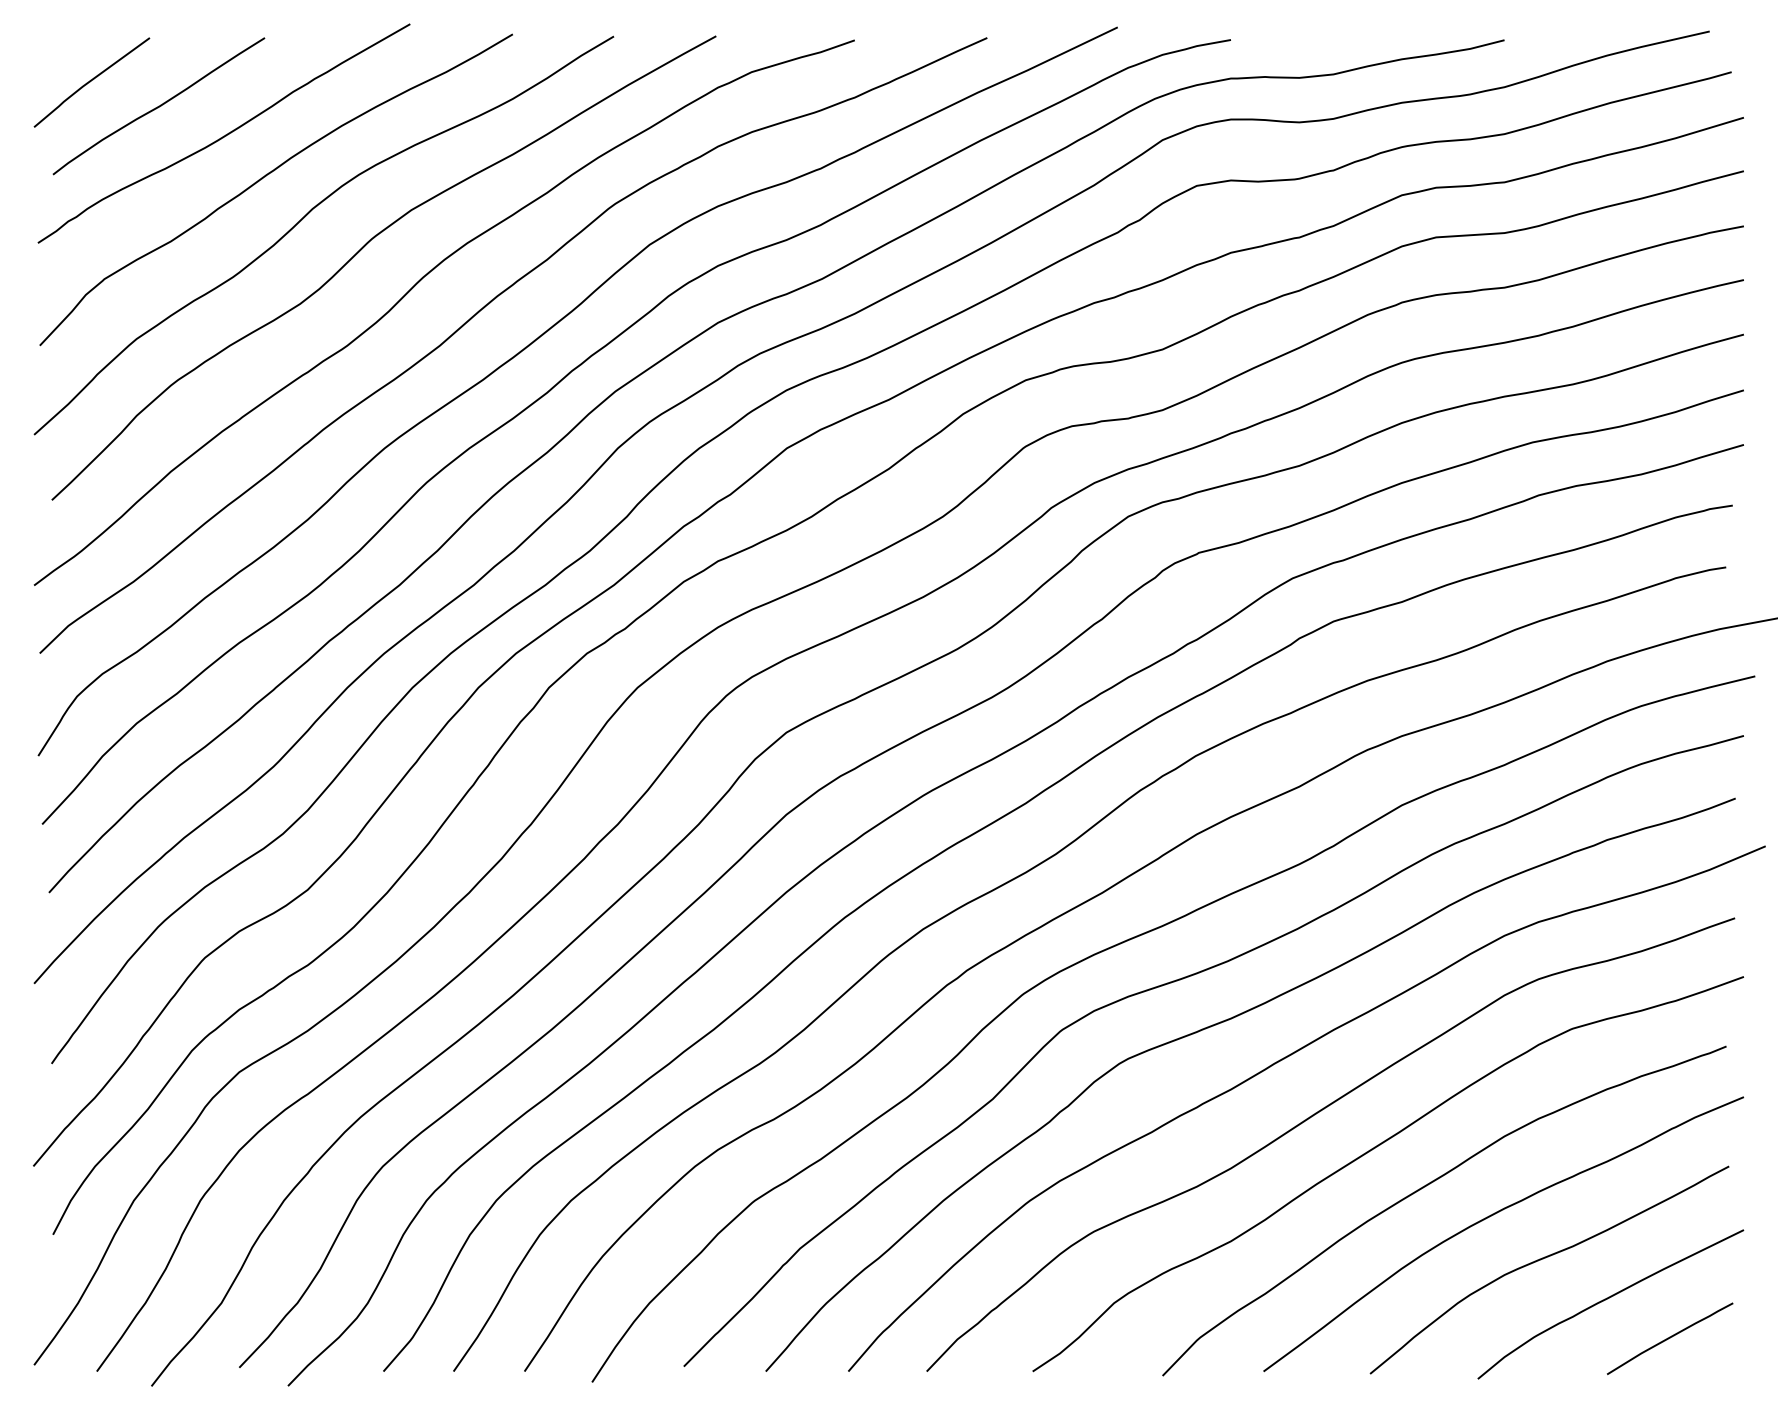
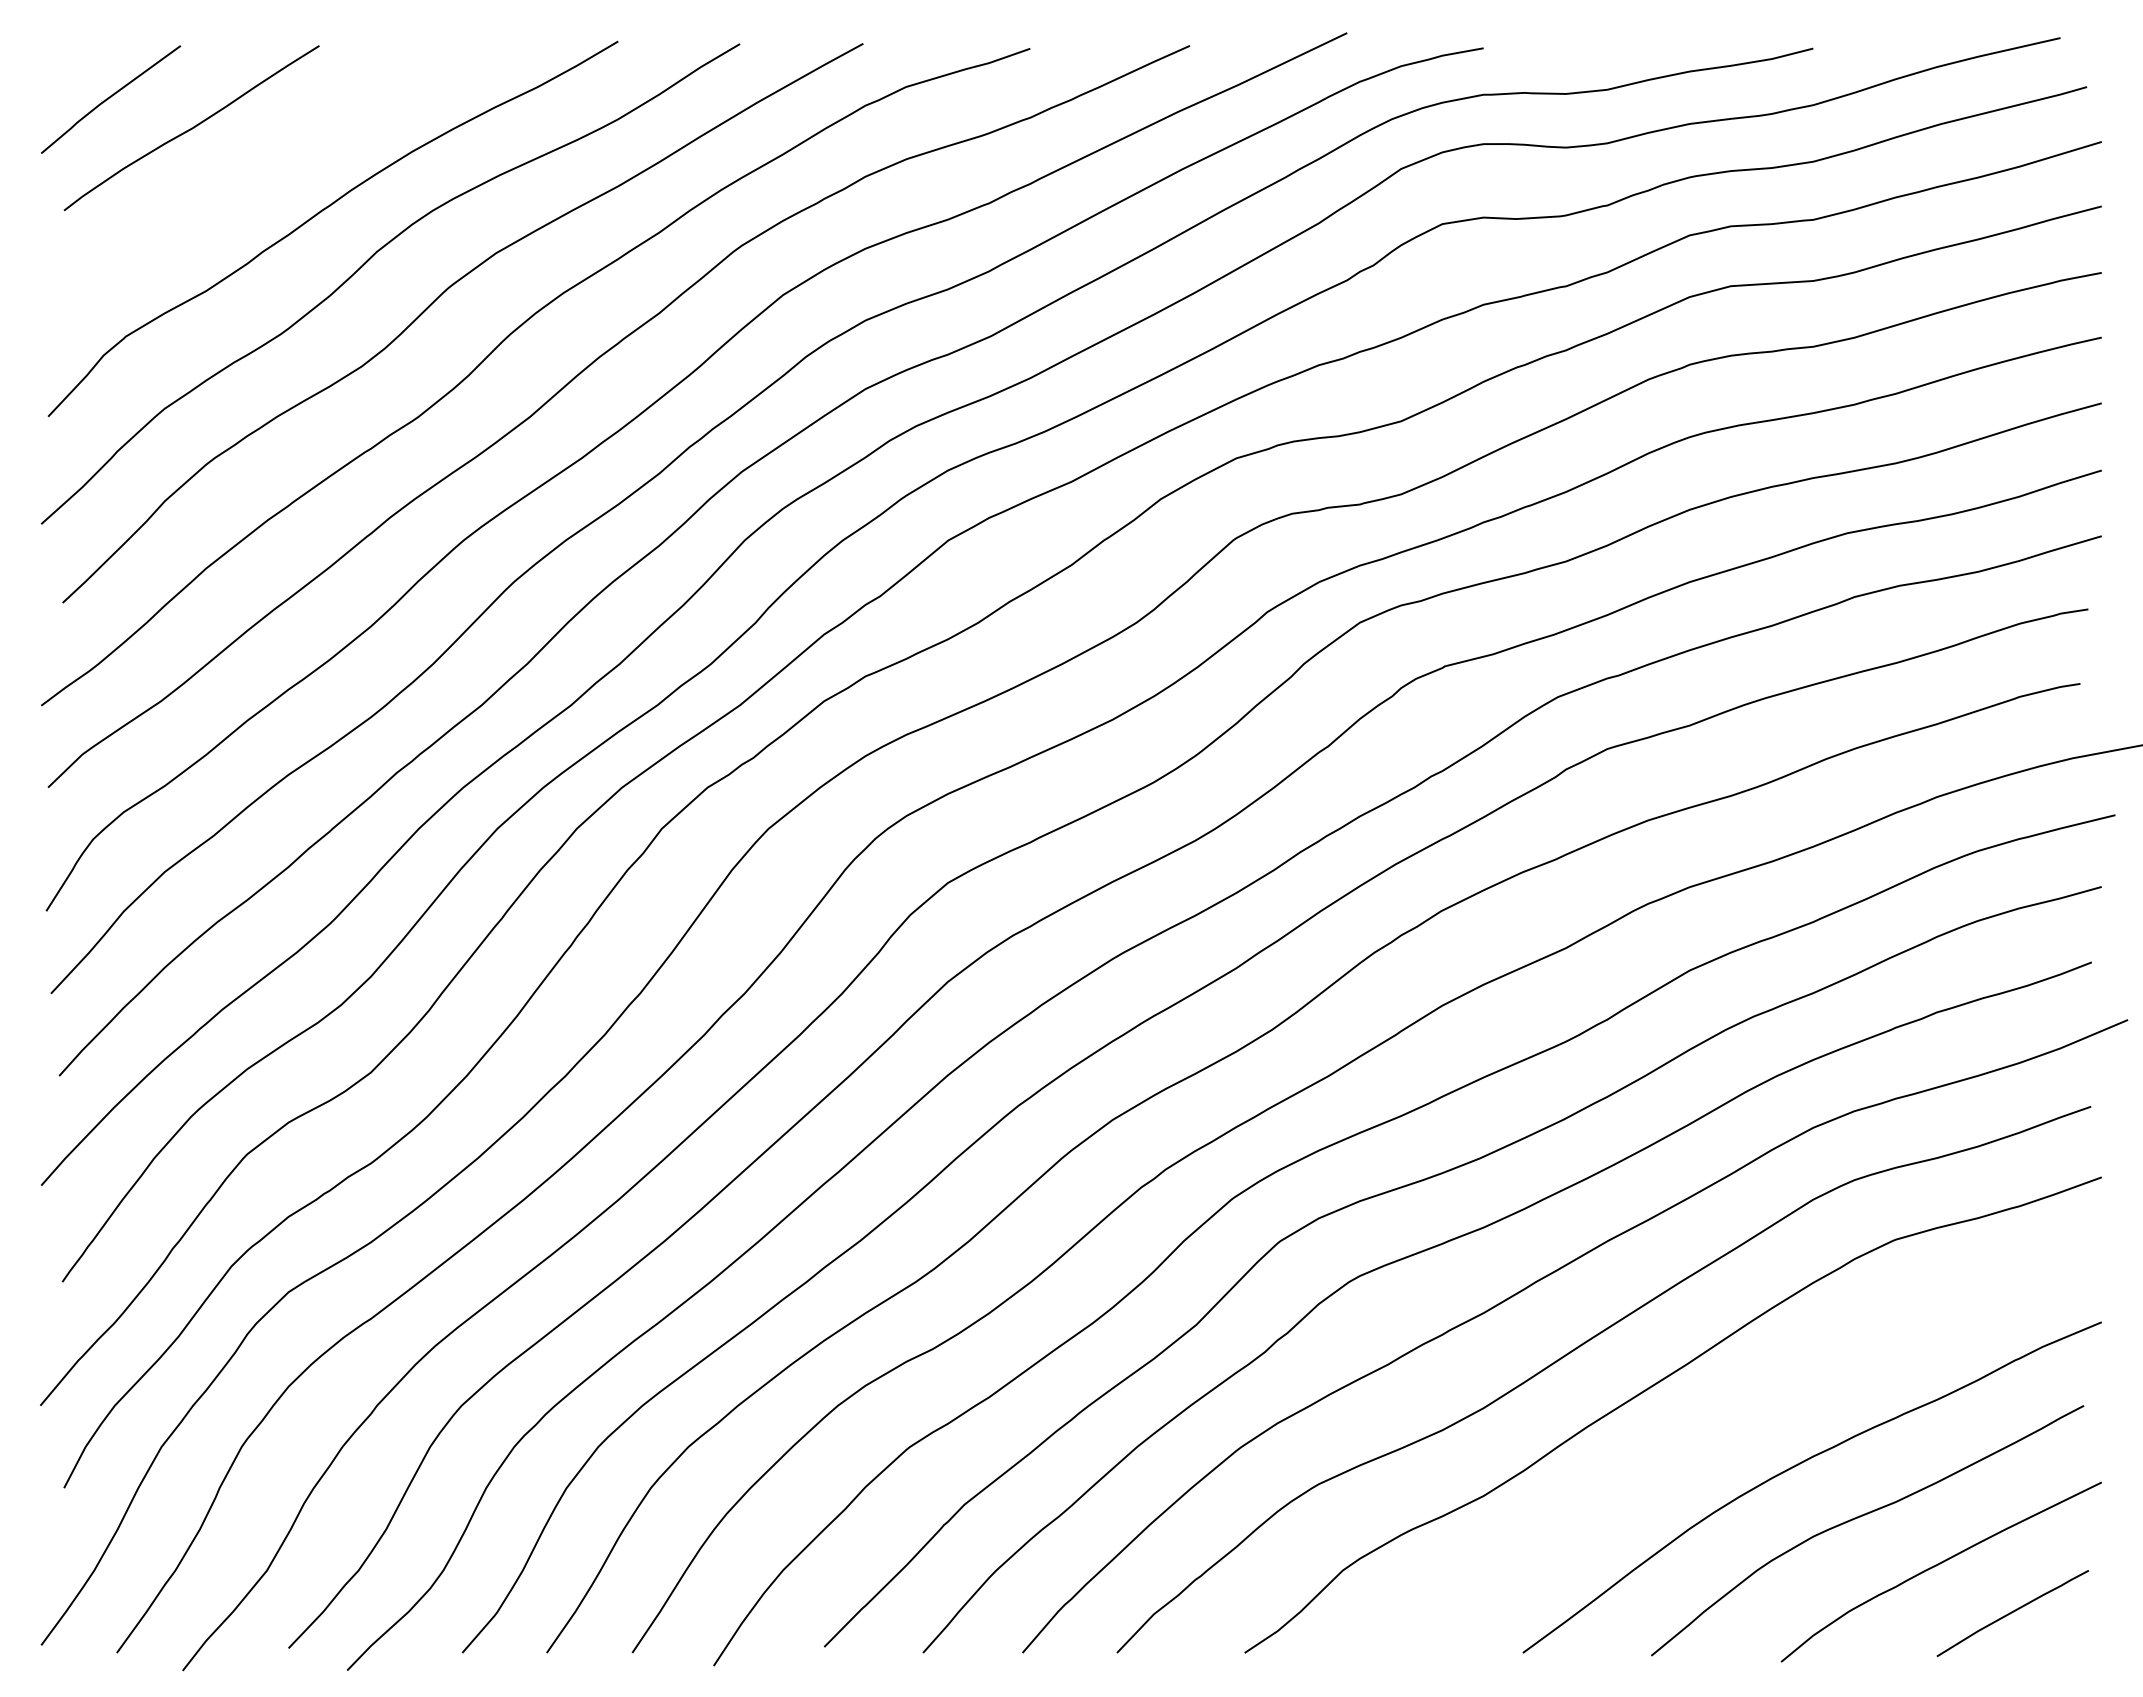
curve: (225, 134) -> (271, 162), removed
curve: (1430, 1184) -> (1723, 1427), removed

